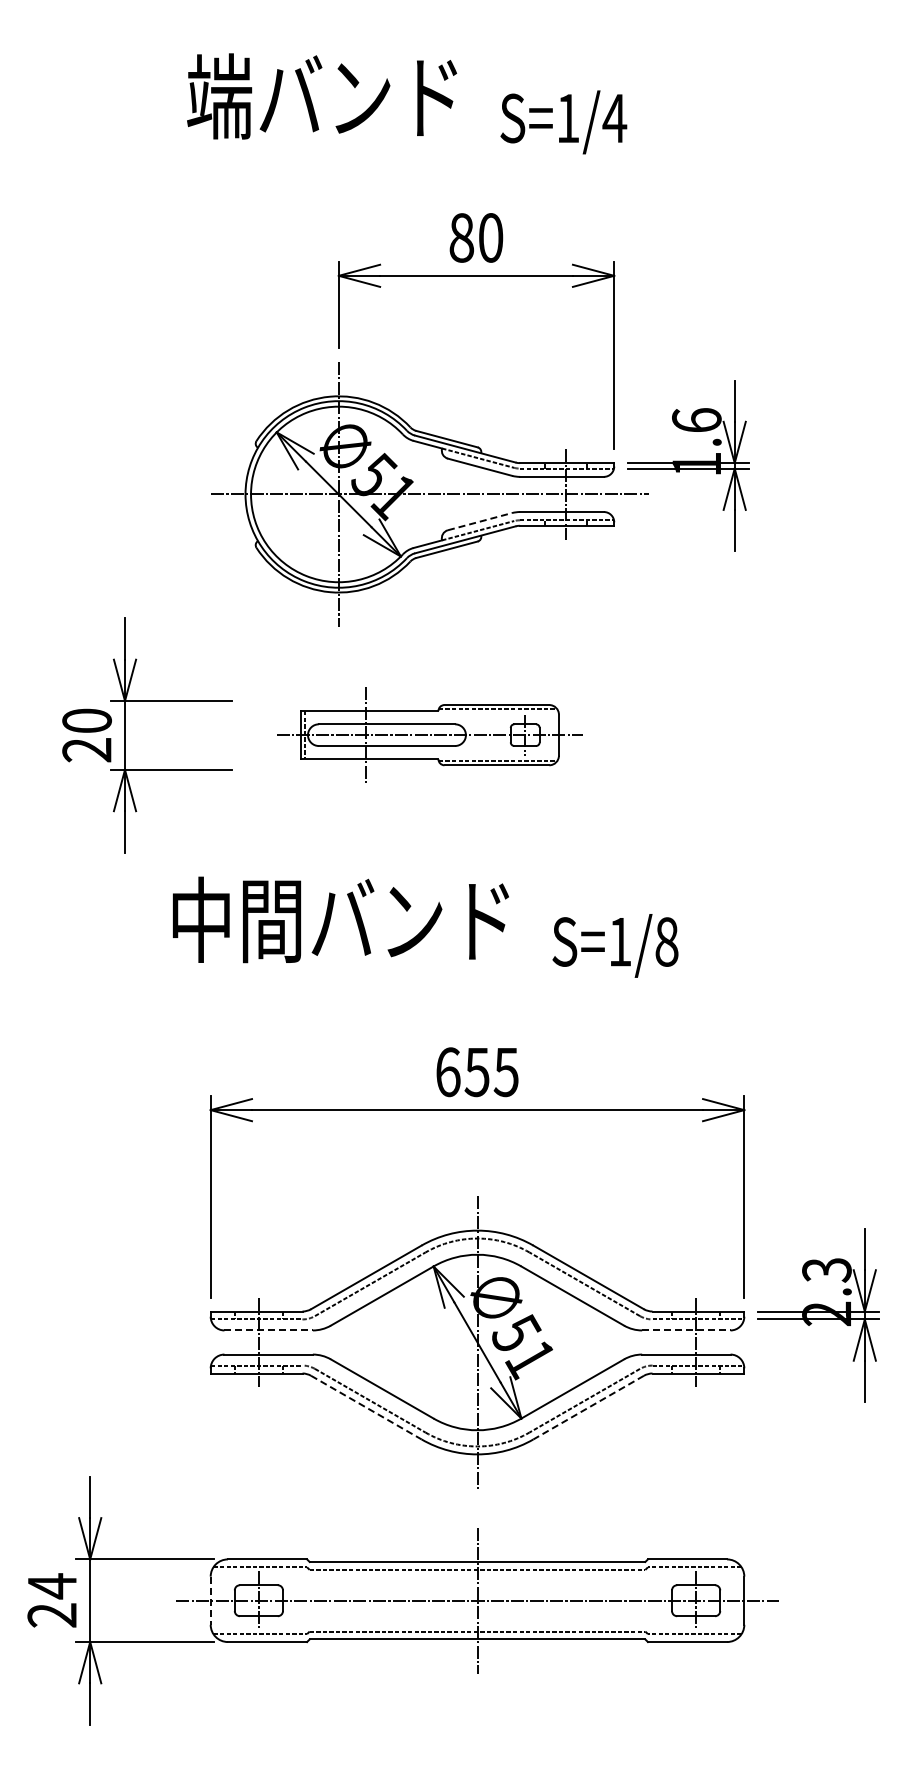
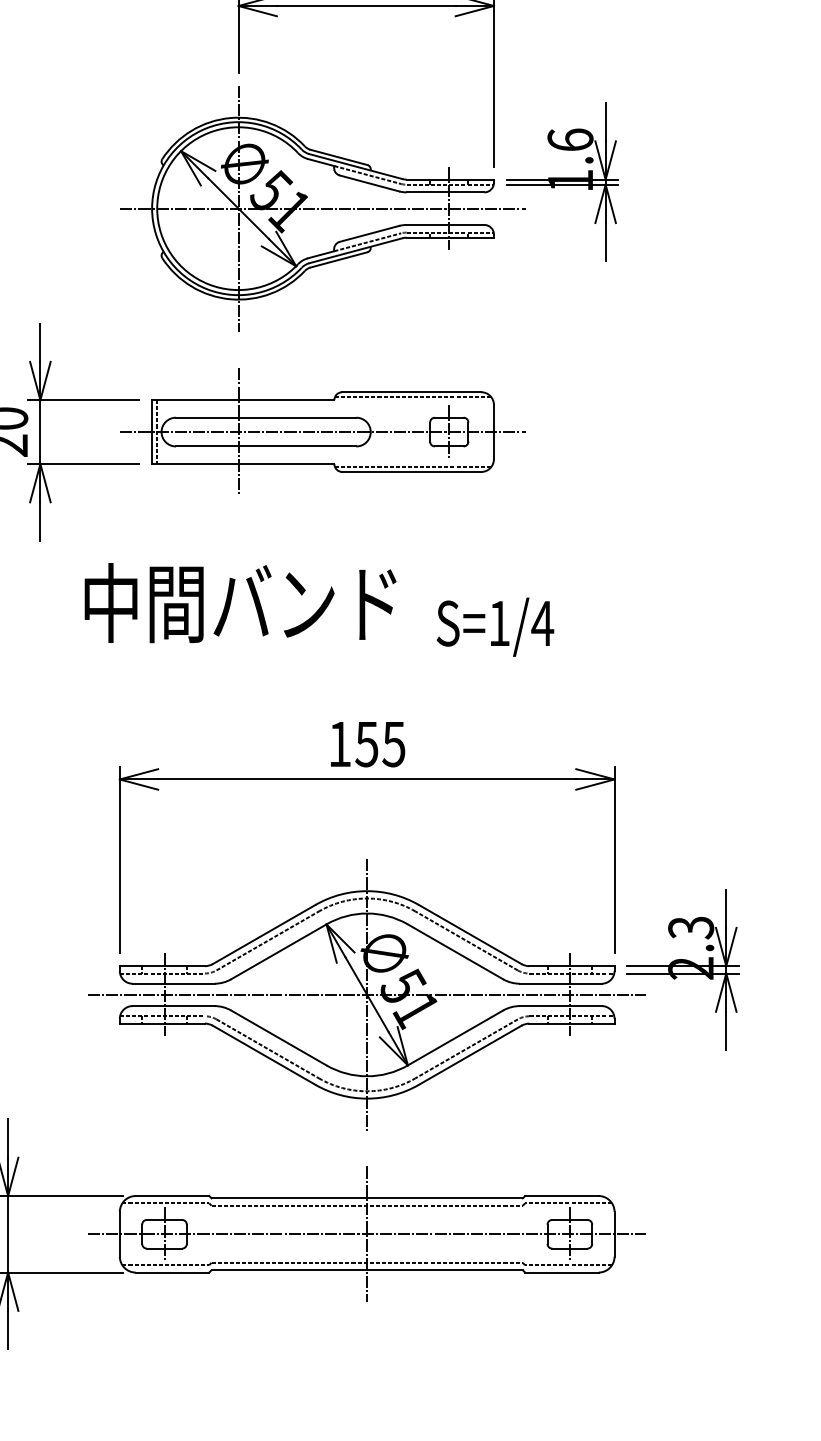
line: (480, 521) -> (369, 233), dashed -> solid
part: (429, 734) -> (322, 431), size x1.43
text: (666, 941) -> (542, 623), S=1/8 -> S=1/4
text: (448, 1072) -> (340, 744), 655 -> 155
line: (269, 1330) -> (174, 983), dashed -> solid
line: (686, 1330) -> (560, 983), dashed -> solid
line: (477, 1342) -> (367, 994), added
line: (366, 1407) -> (264, 1055), dashed -> solid
line: (588, 1407) -> (470, 1055), dashed -> solid
line: (210, 1601) -> (119, 1235), dashed -> solid

